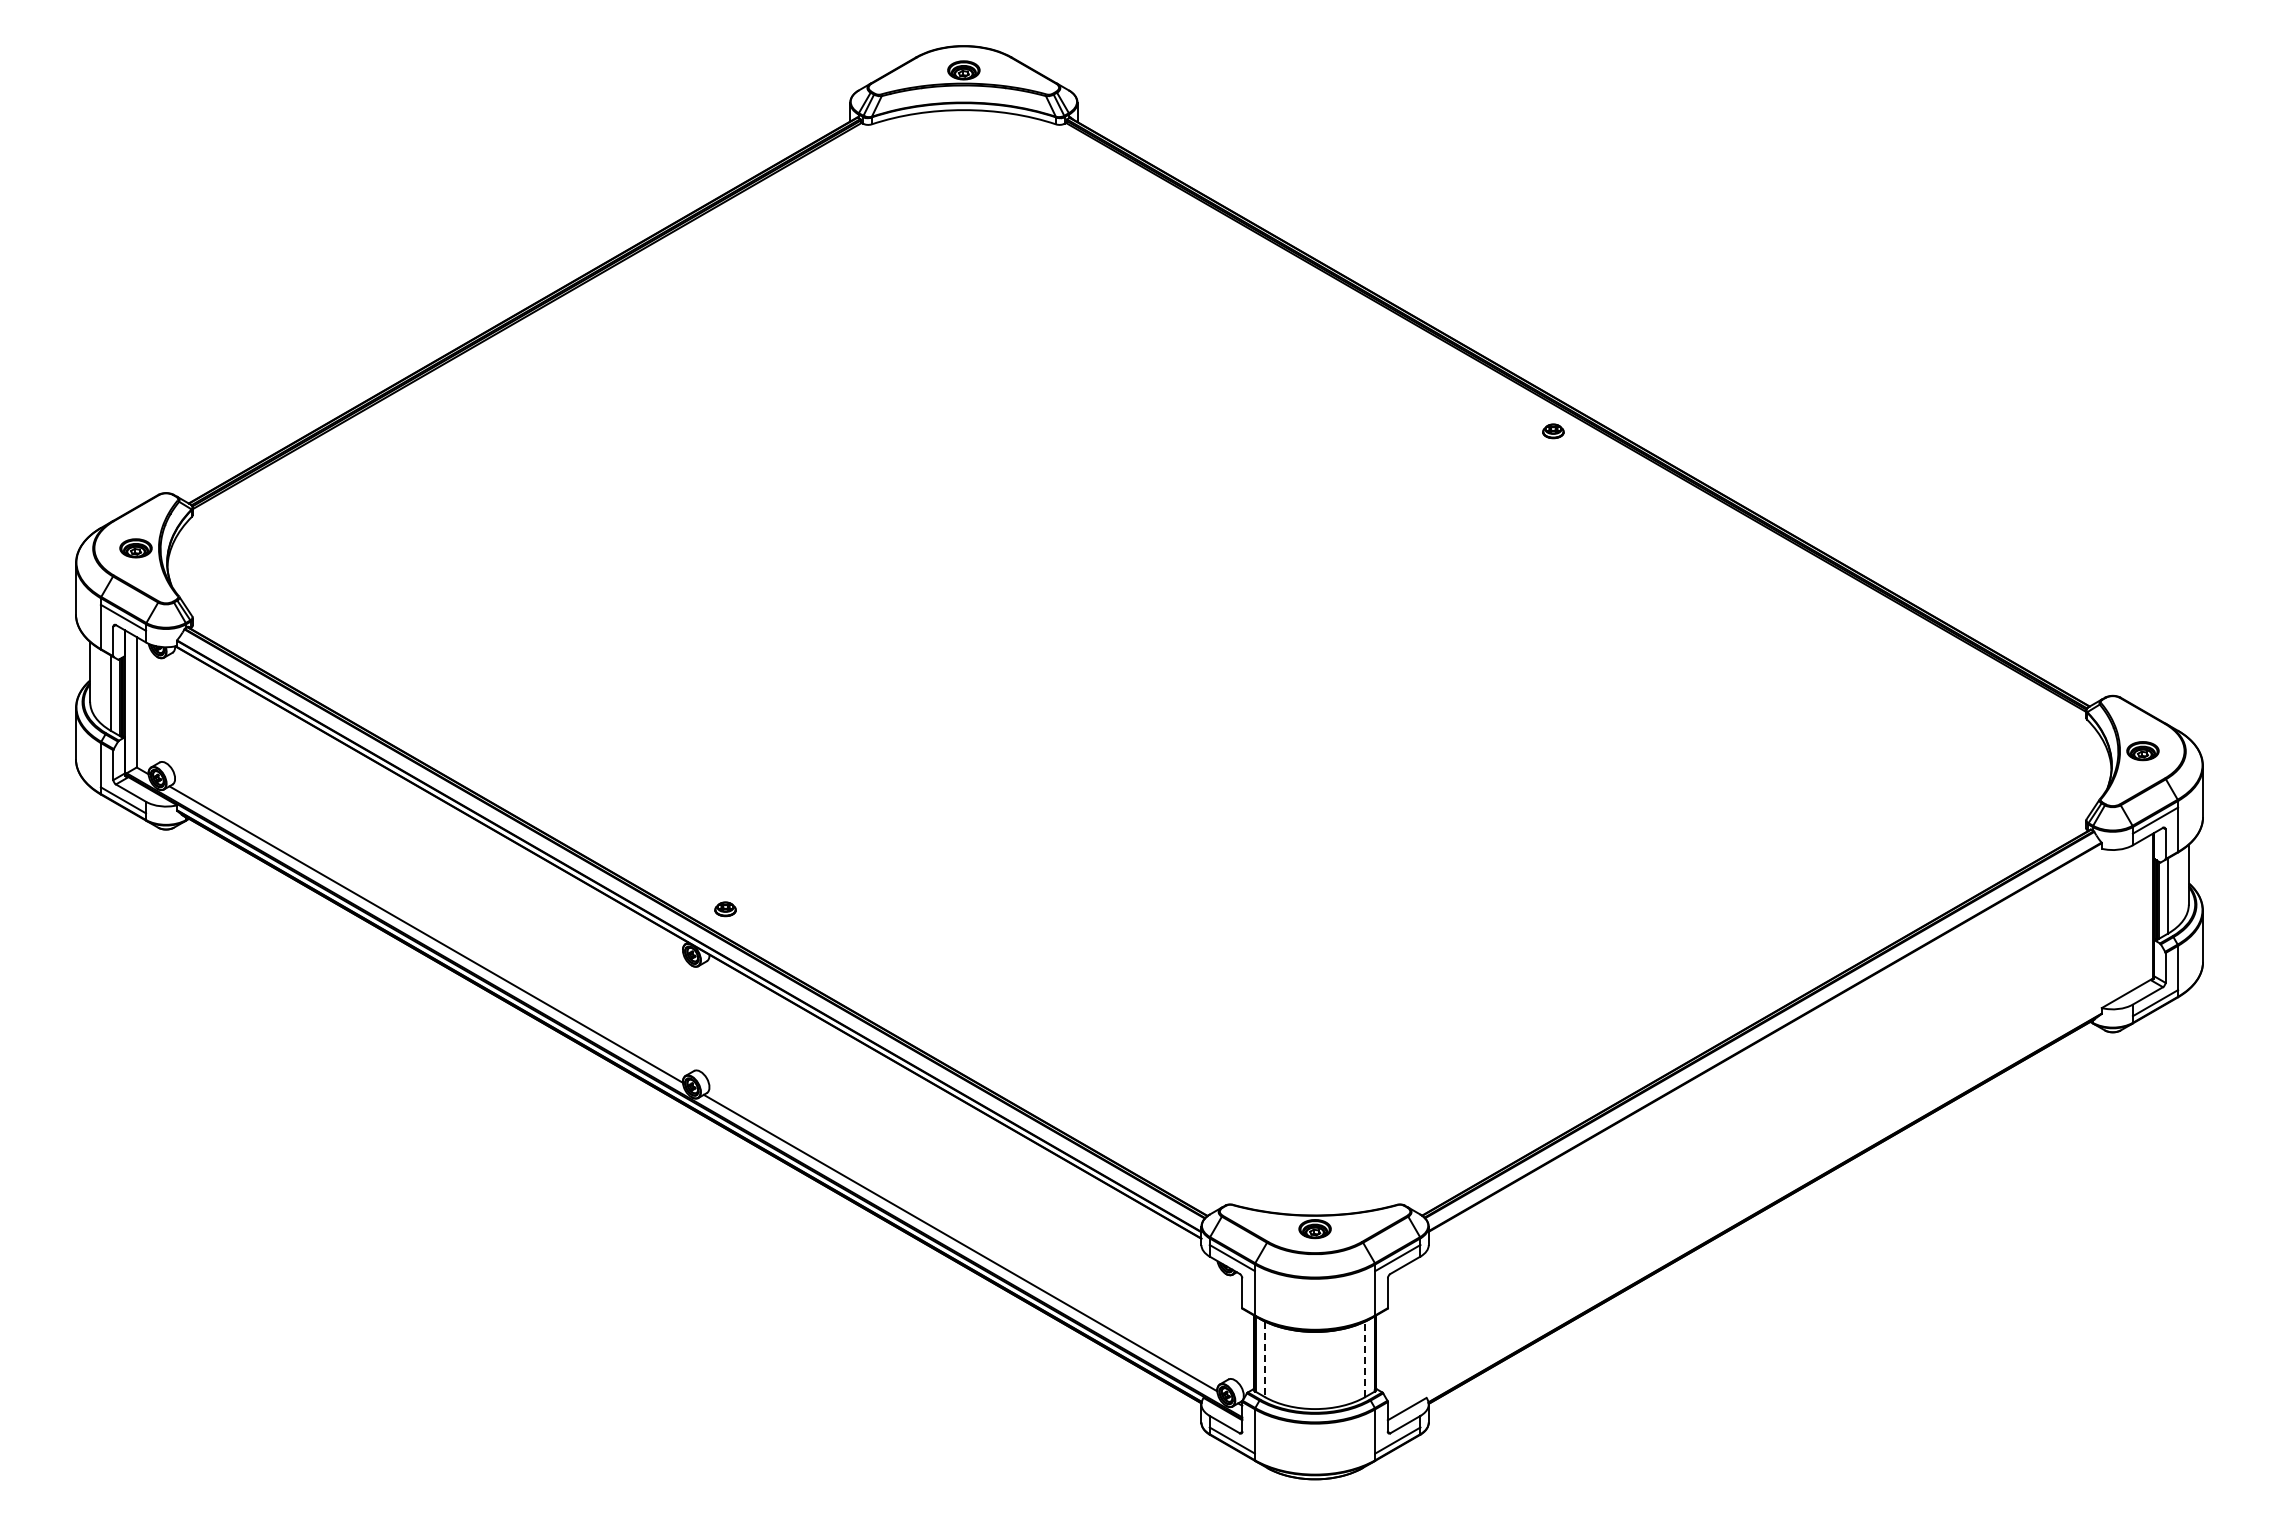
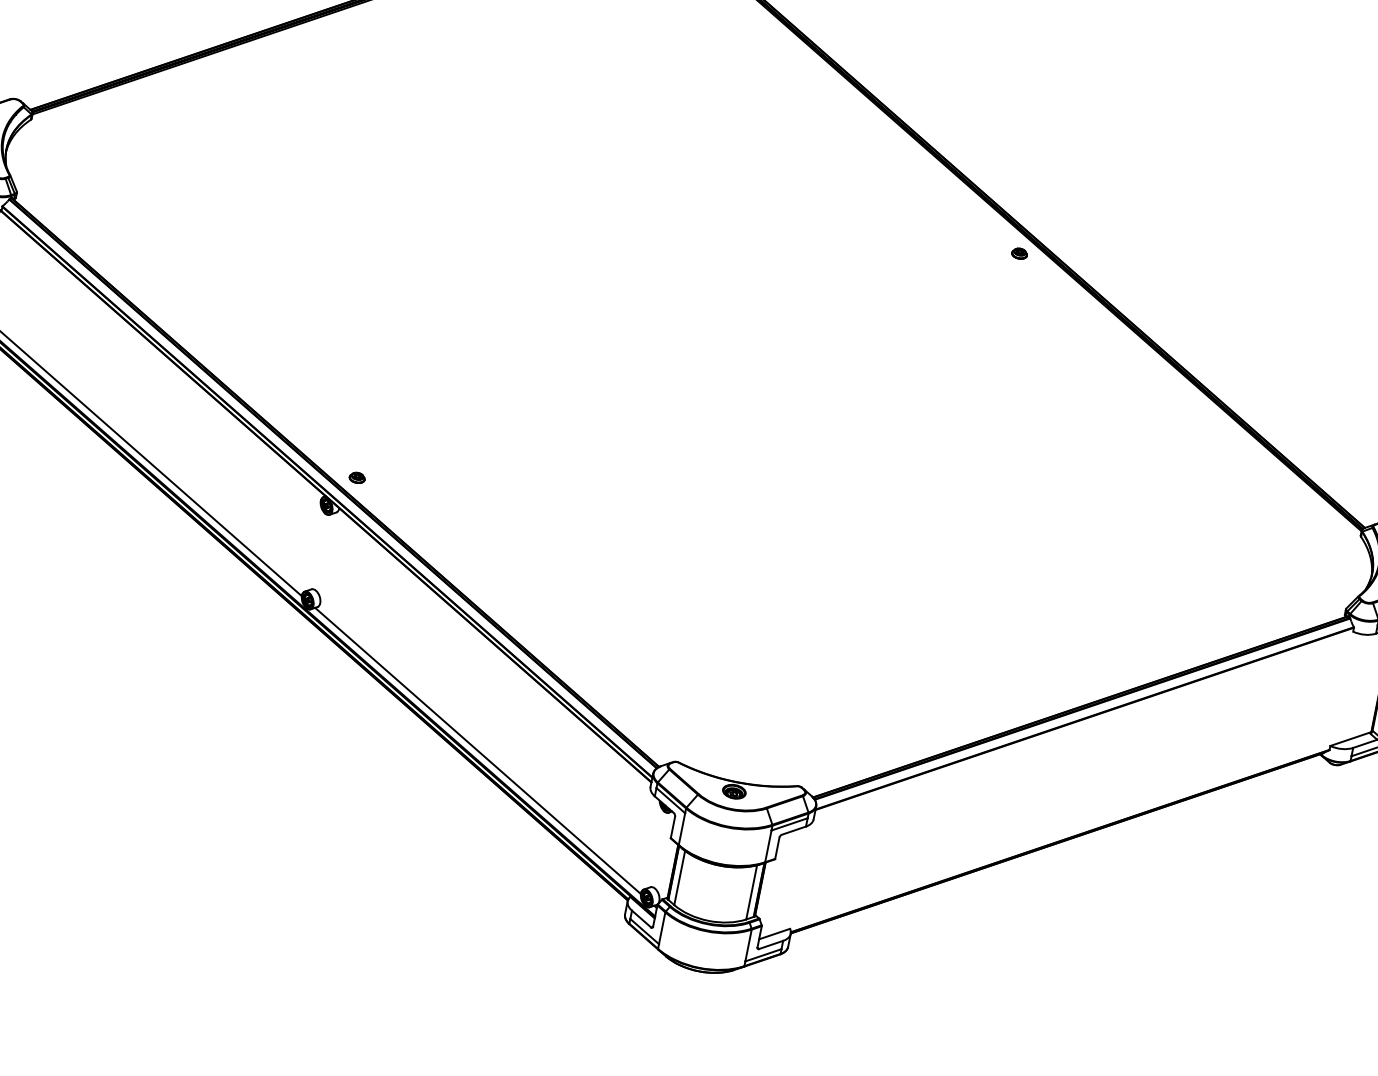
line: (1264, 1359) -> (679, 878), dashed -> solid
line: (1365, 1359) -> (751, 892), dashed -> solid

